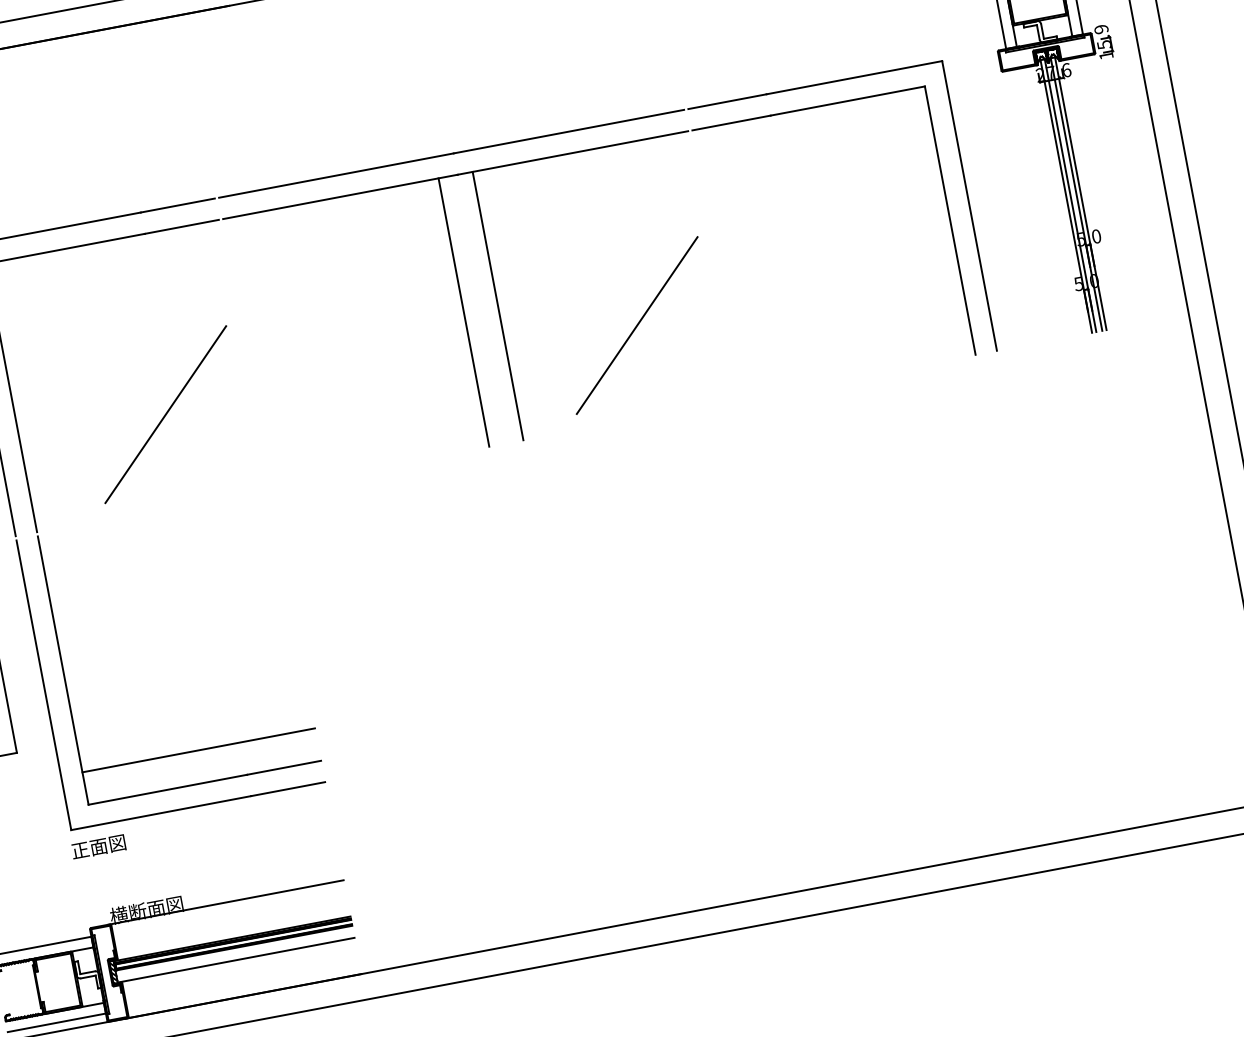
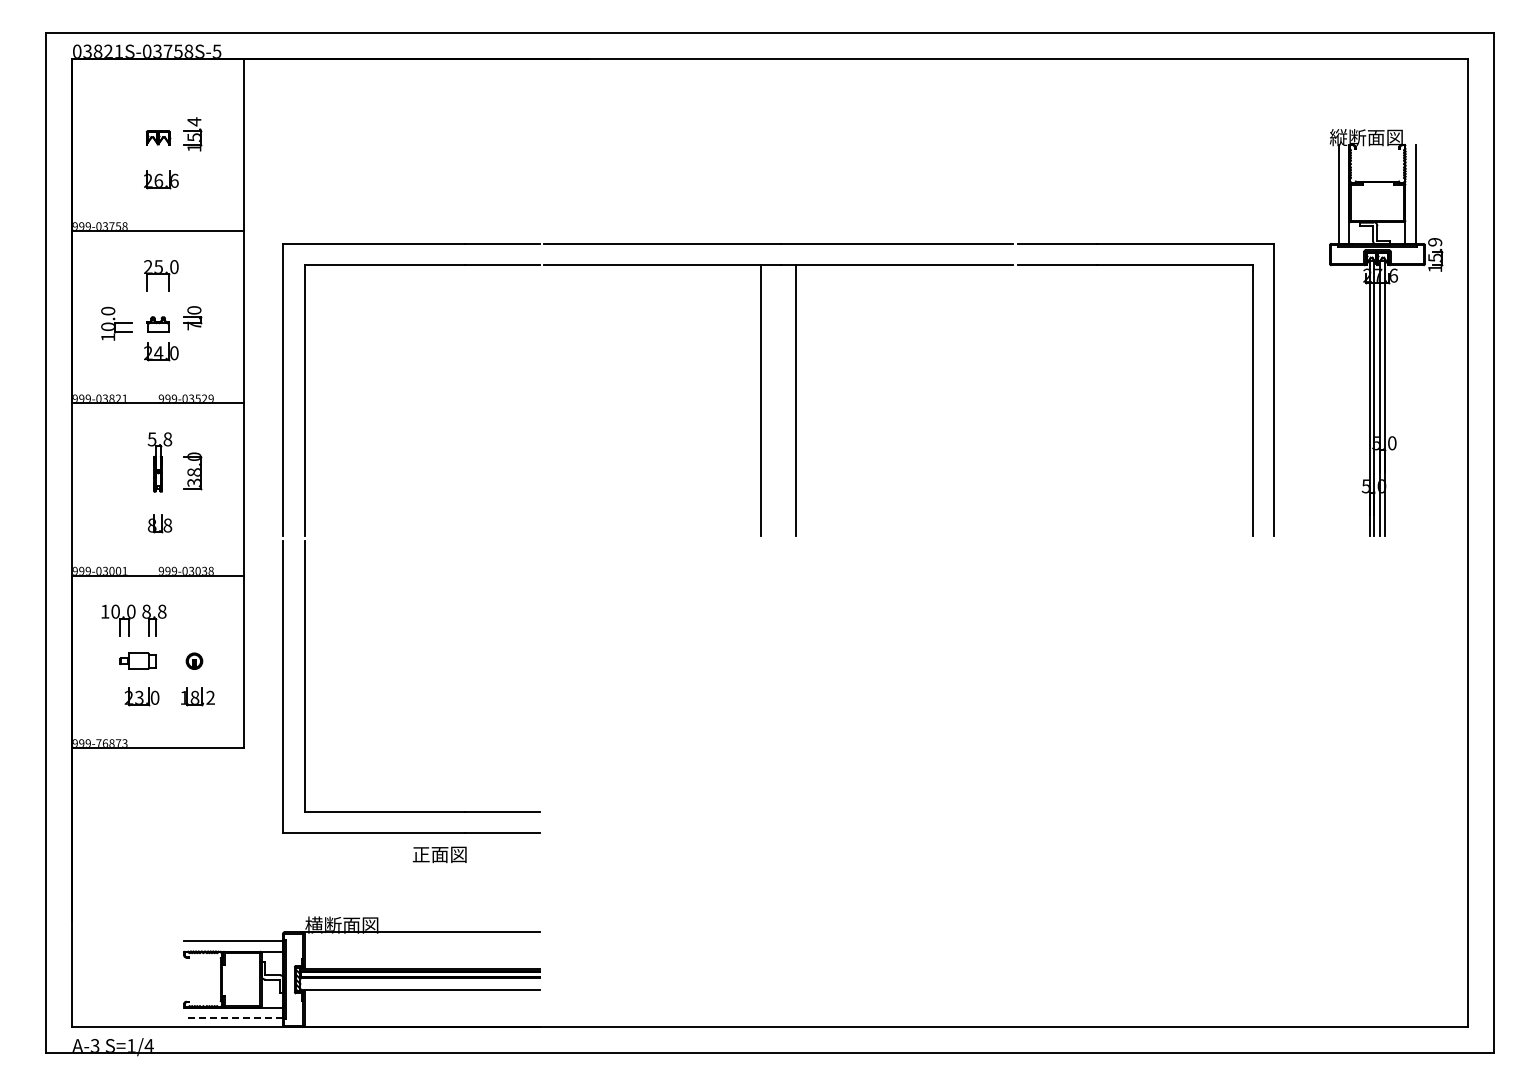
line: (636, 325) -> (927, 445), removed
line: (165, 414) -> (451, 445), removed
line: (198, 750) -> (421, 778), removed
text: (98, 846) -> (439, 854), moved
line: (56, 1022) -> (233, 1018), solid -> dashed

